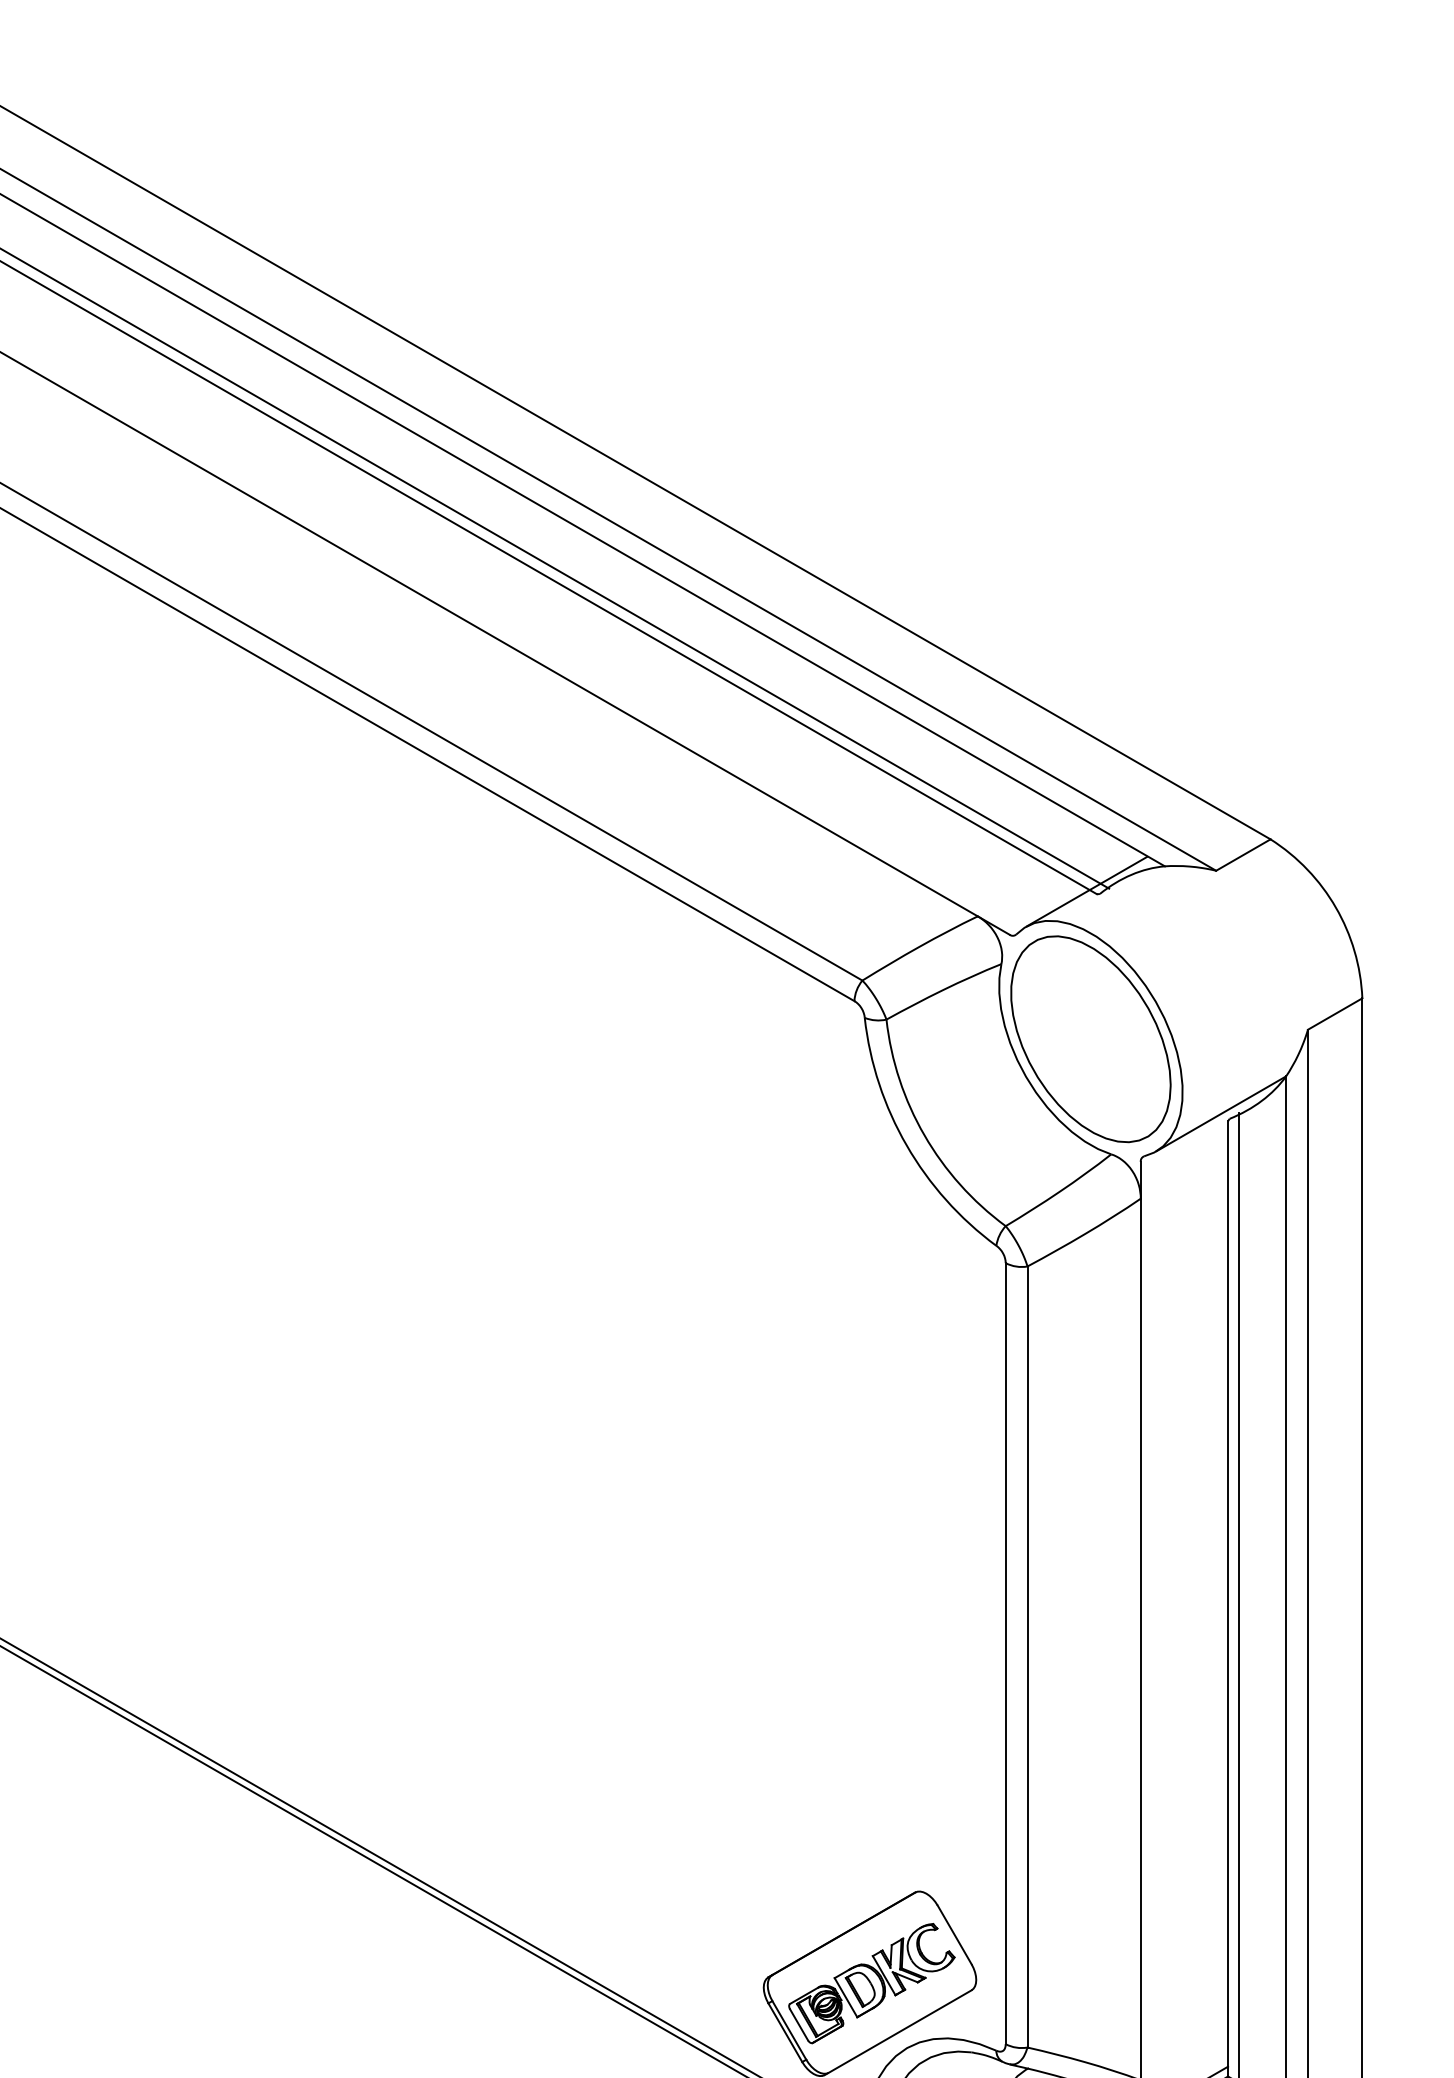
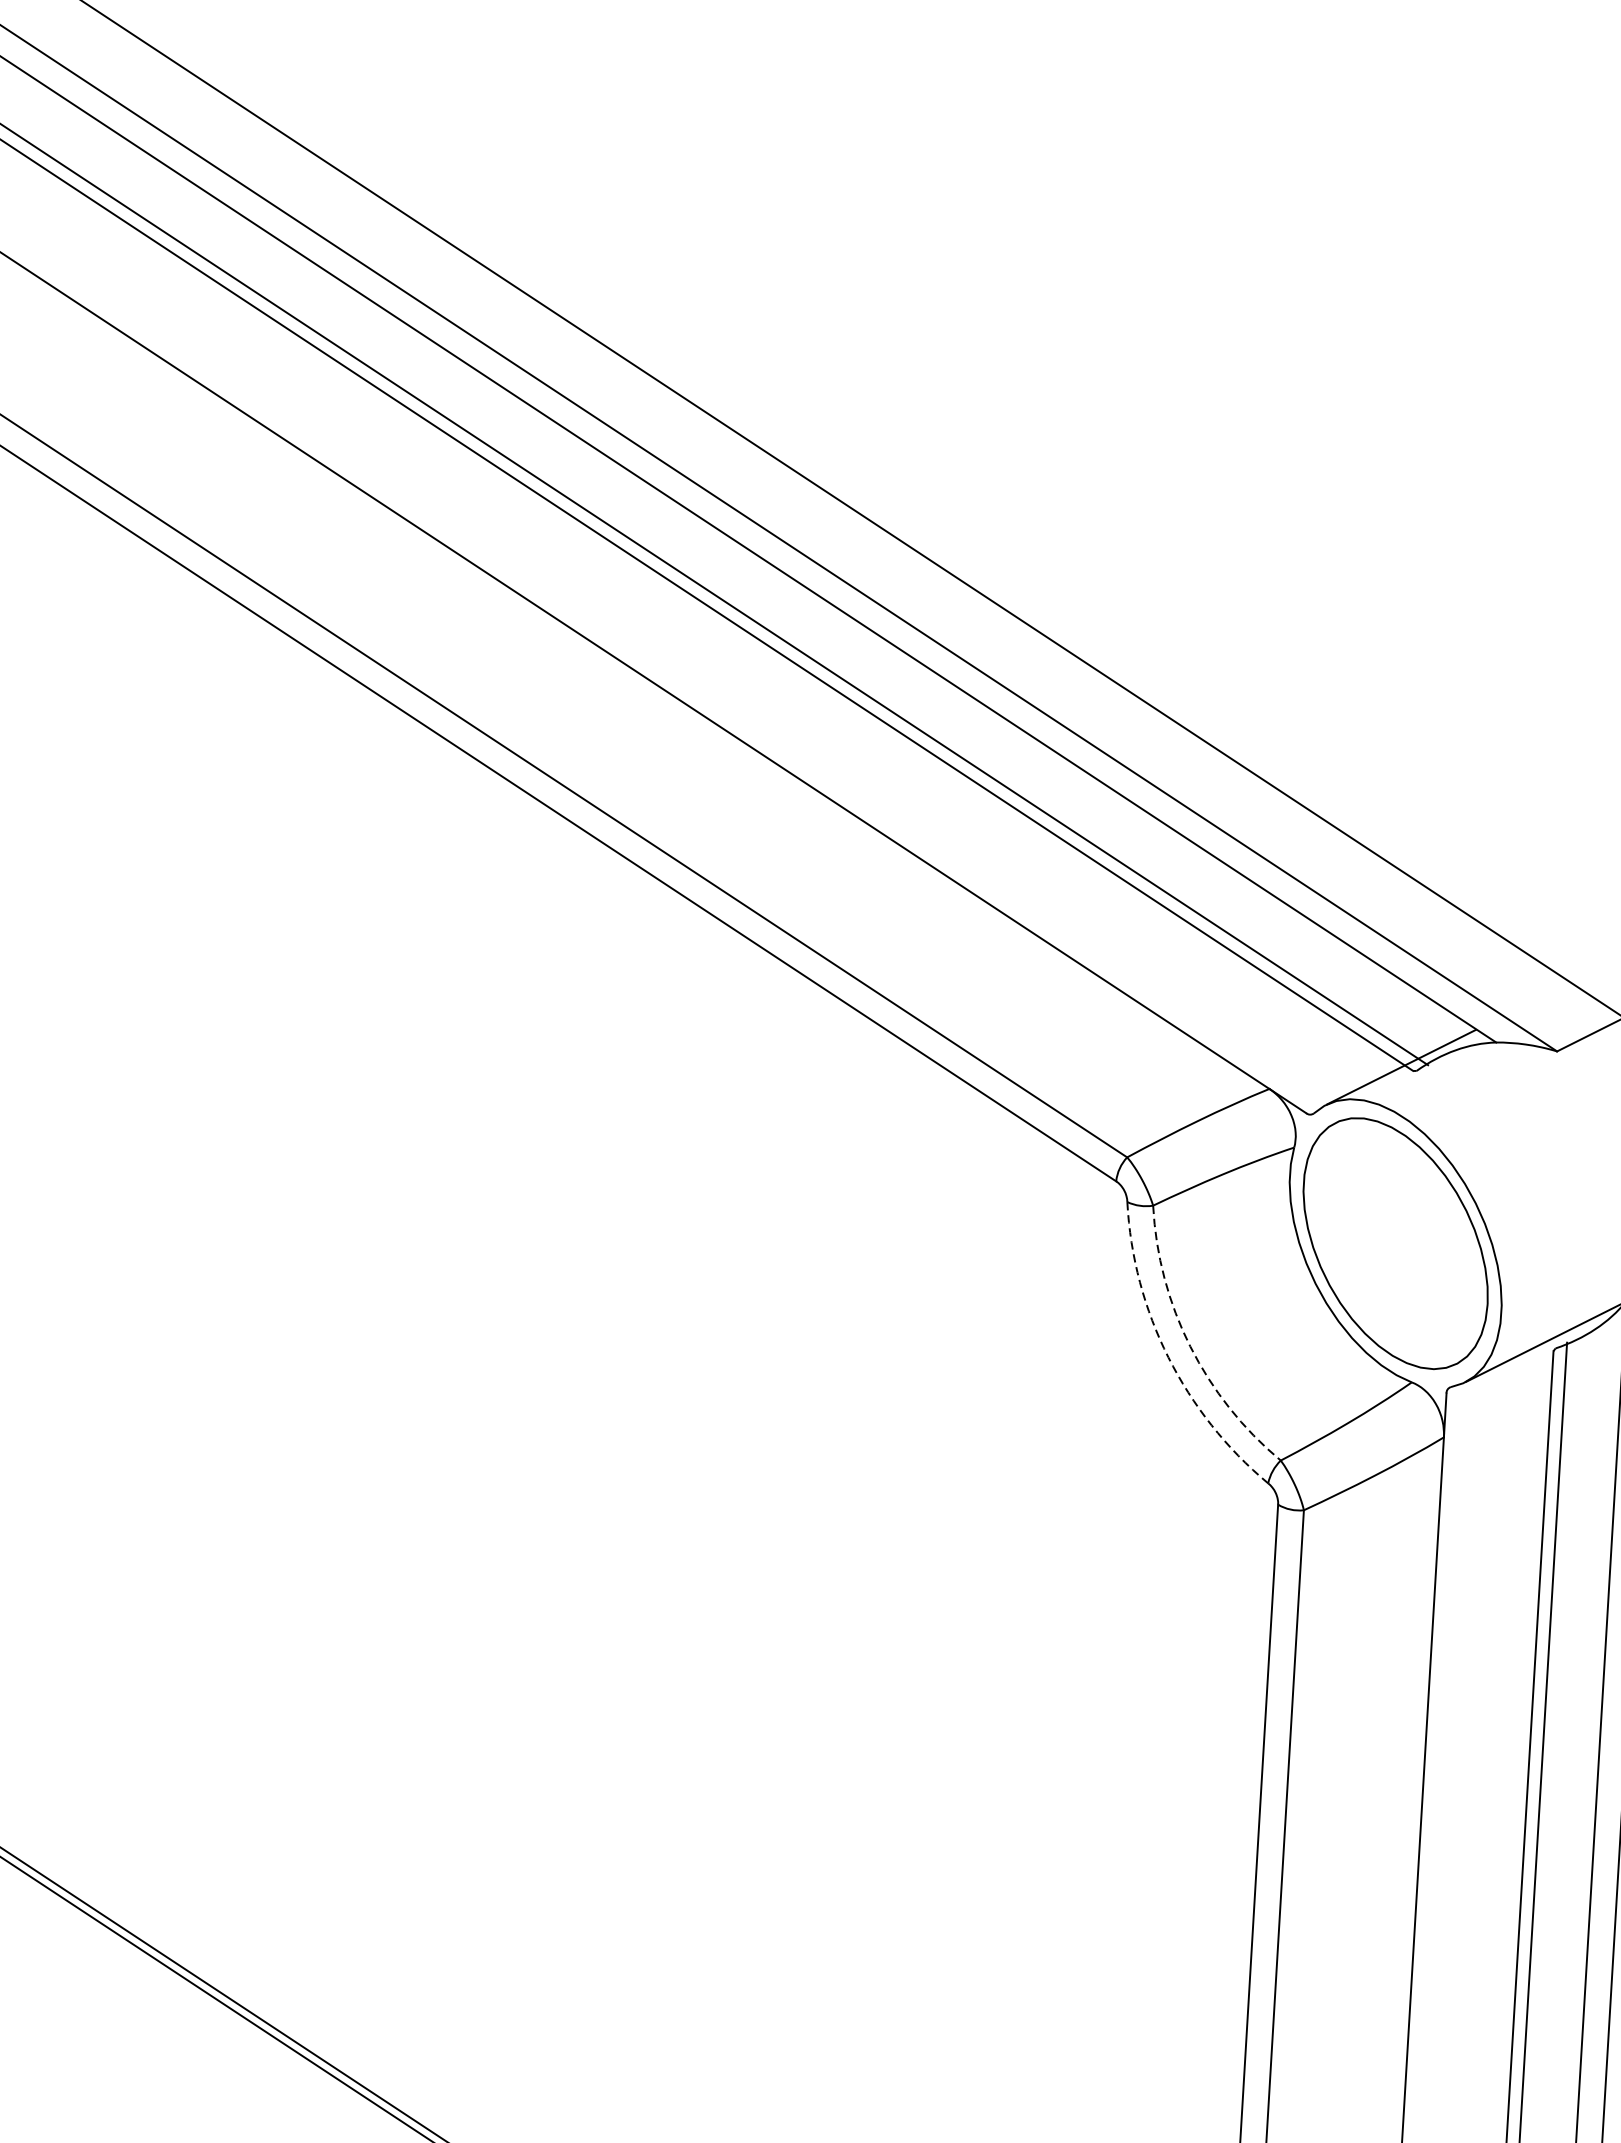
arc: (924, 1135) -> (1190, 1346), solid -> dashed
arc: (906, 1145) -> (1168, 1357), solid -> dashed

